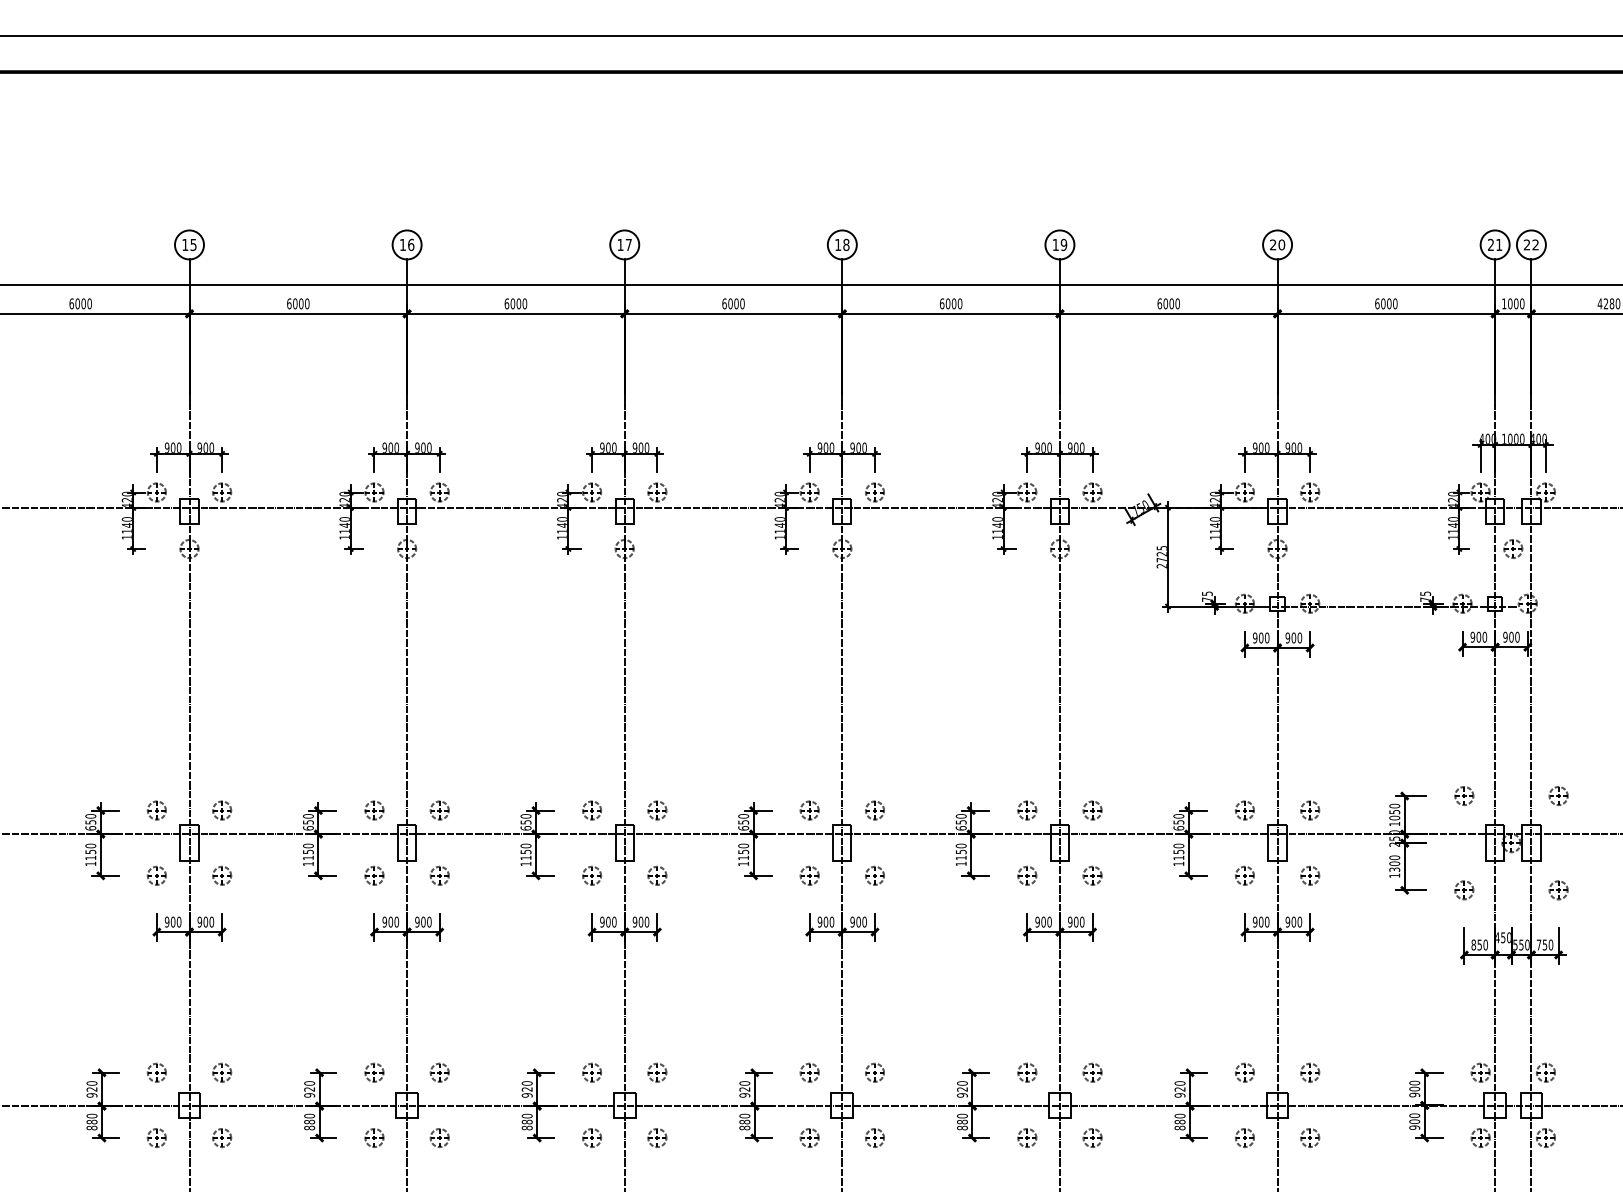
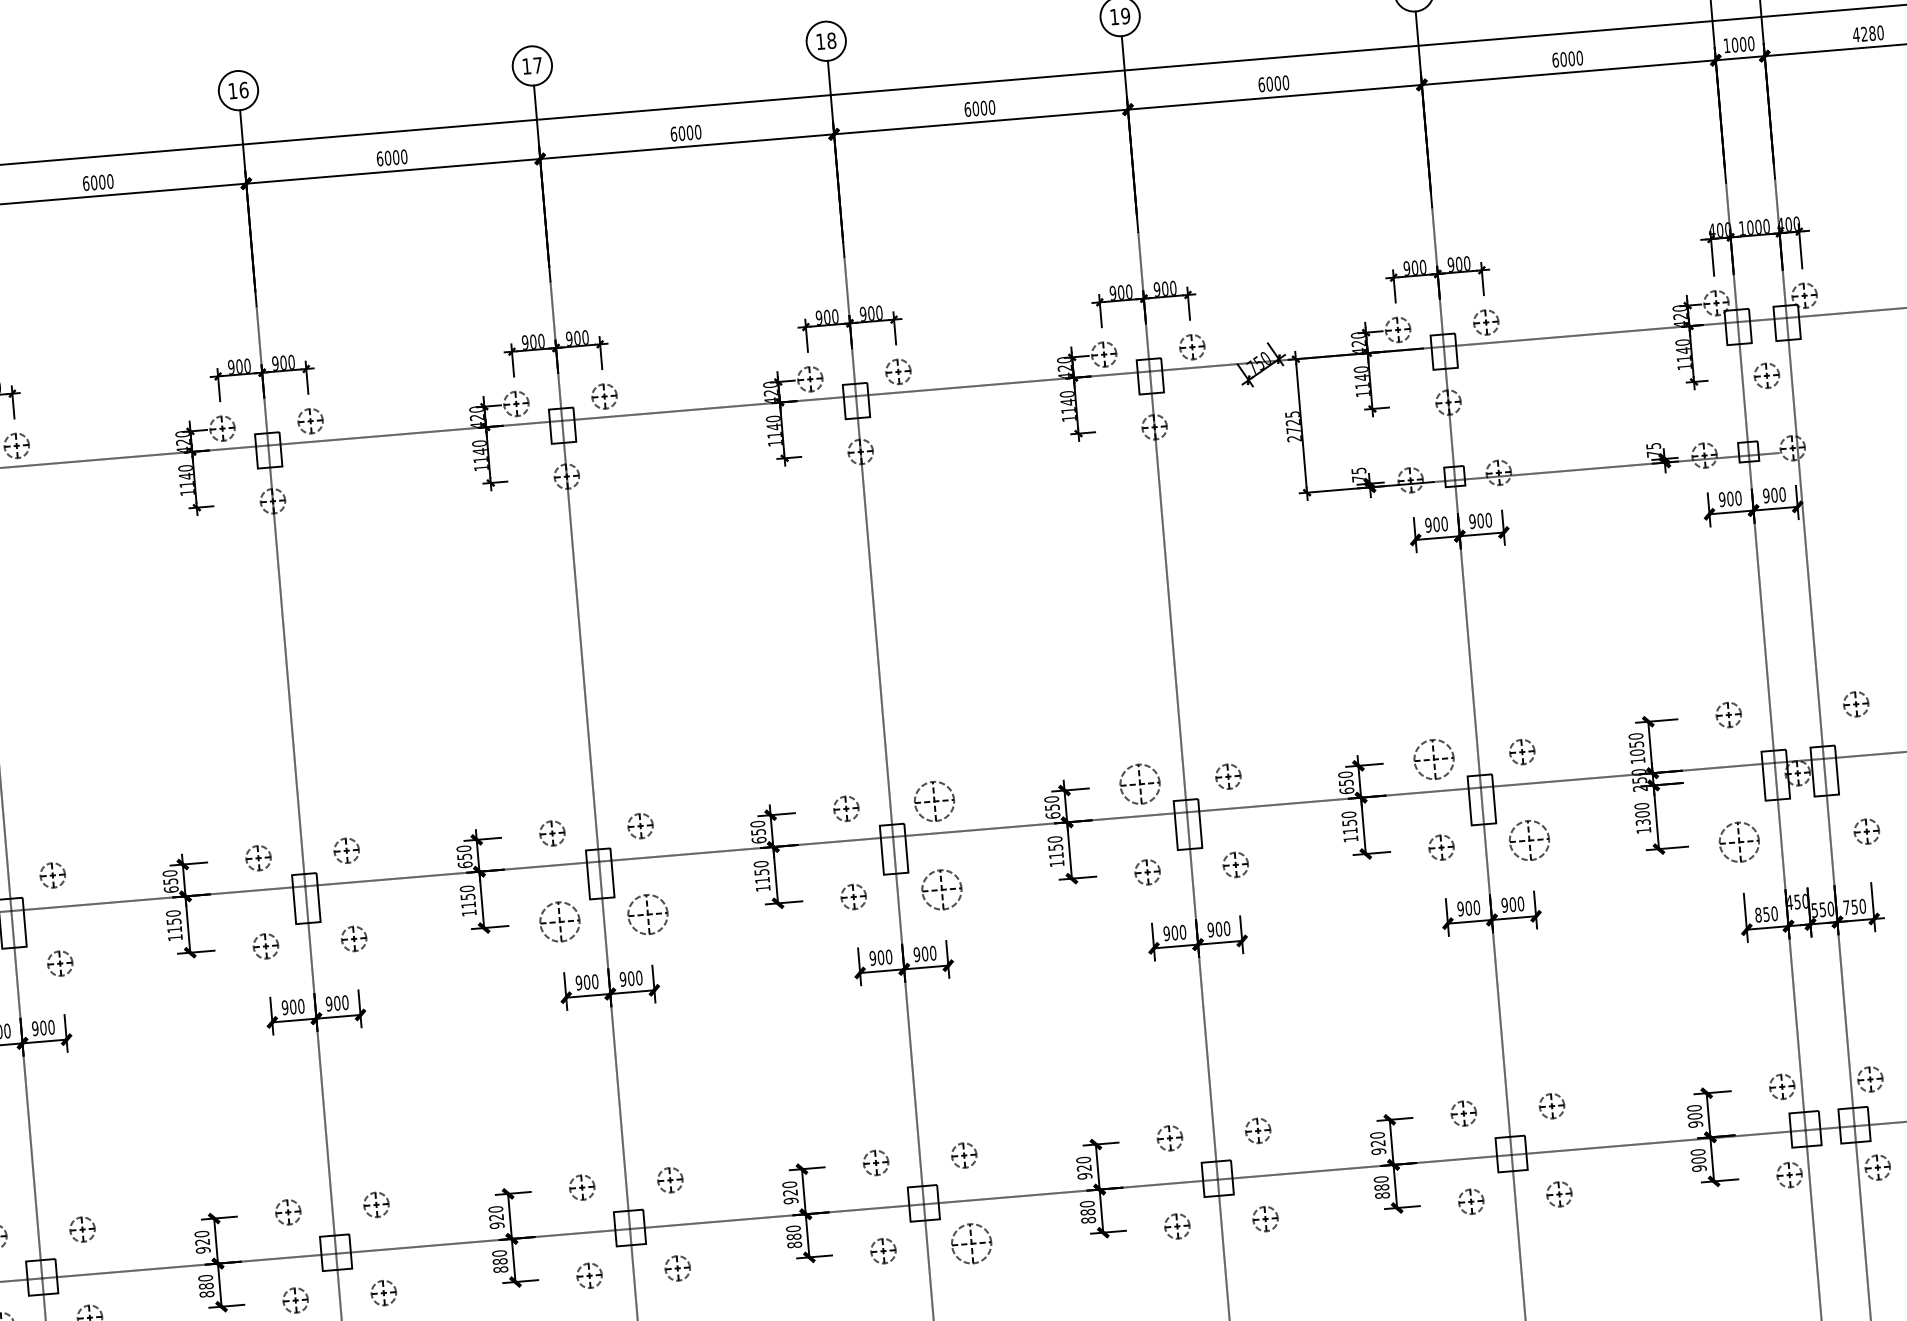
part: (874, 810) -> (933, 801), size x1.6
part: (1027, 810) -> (1140, 784), size x1.6
part: (1244, 810) -> (1433, 759), size x1.6
part: (591, 875) -> (559, 921), size x1.6
part: (657, 875) -> (648, 913), size x1.6
part: (874, 875) -> (941, 889), size x1.6
part: (1310, 875) -> (1530, 839), size x1.6
part: (1464, 890) -> (1739, 842), size x1.6
part: (874, 1137) -> (970, 1243), size x1.6

